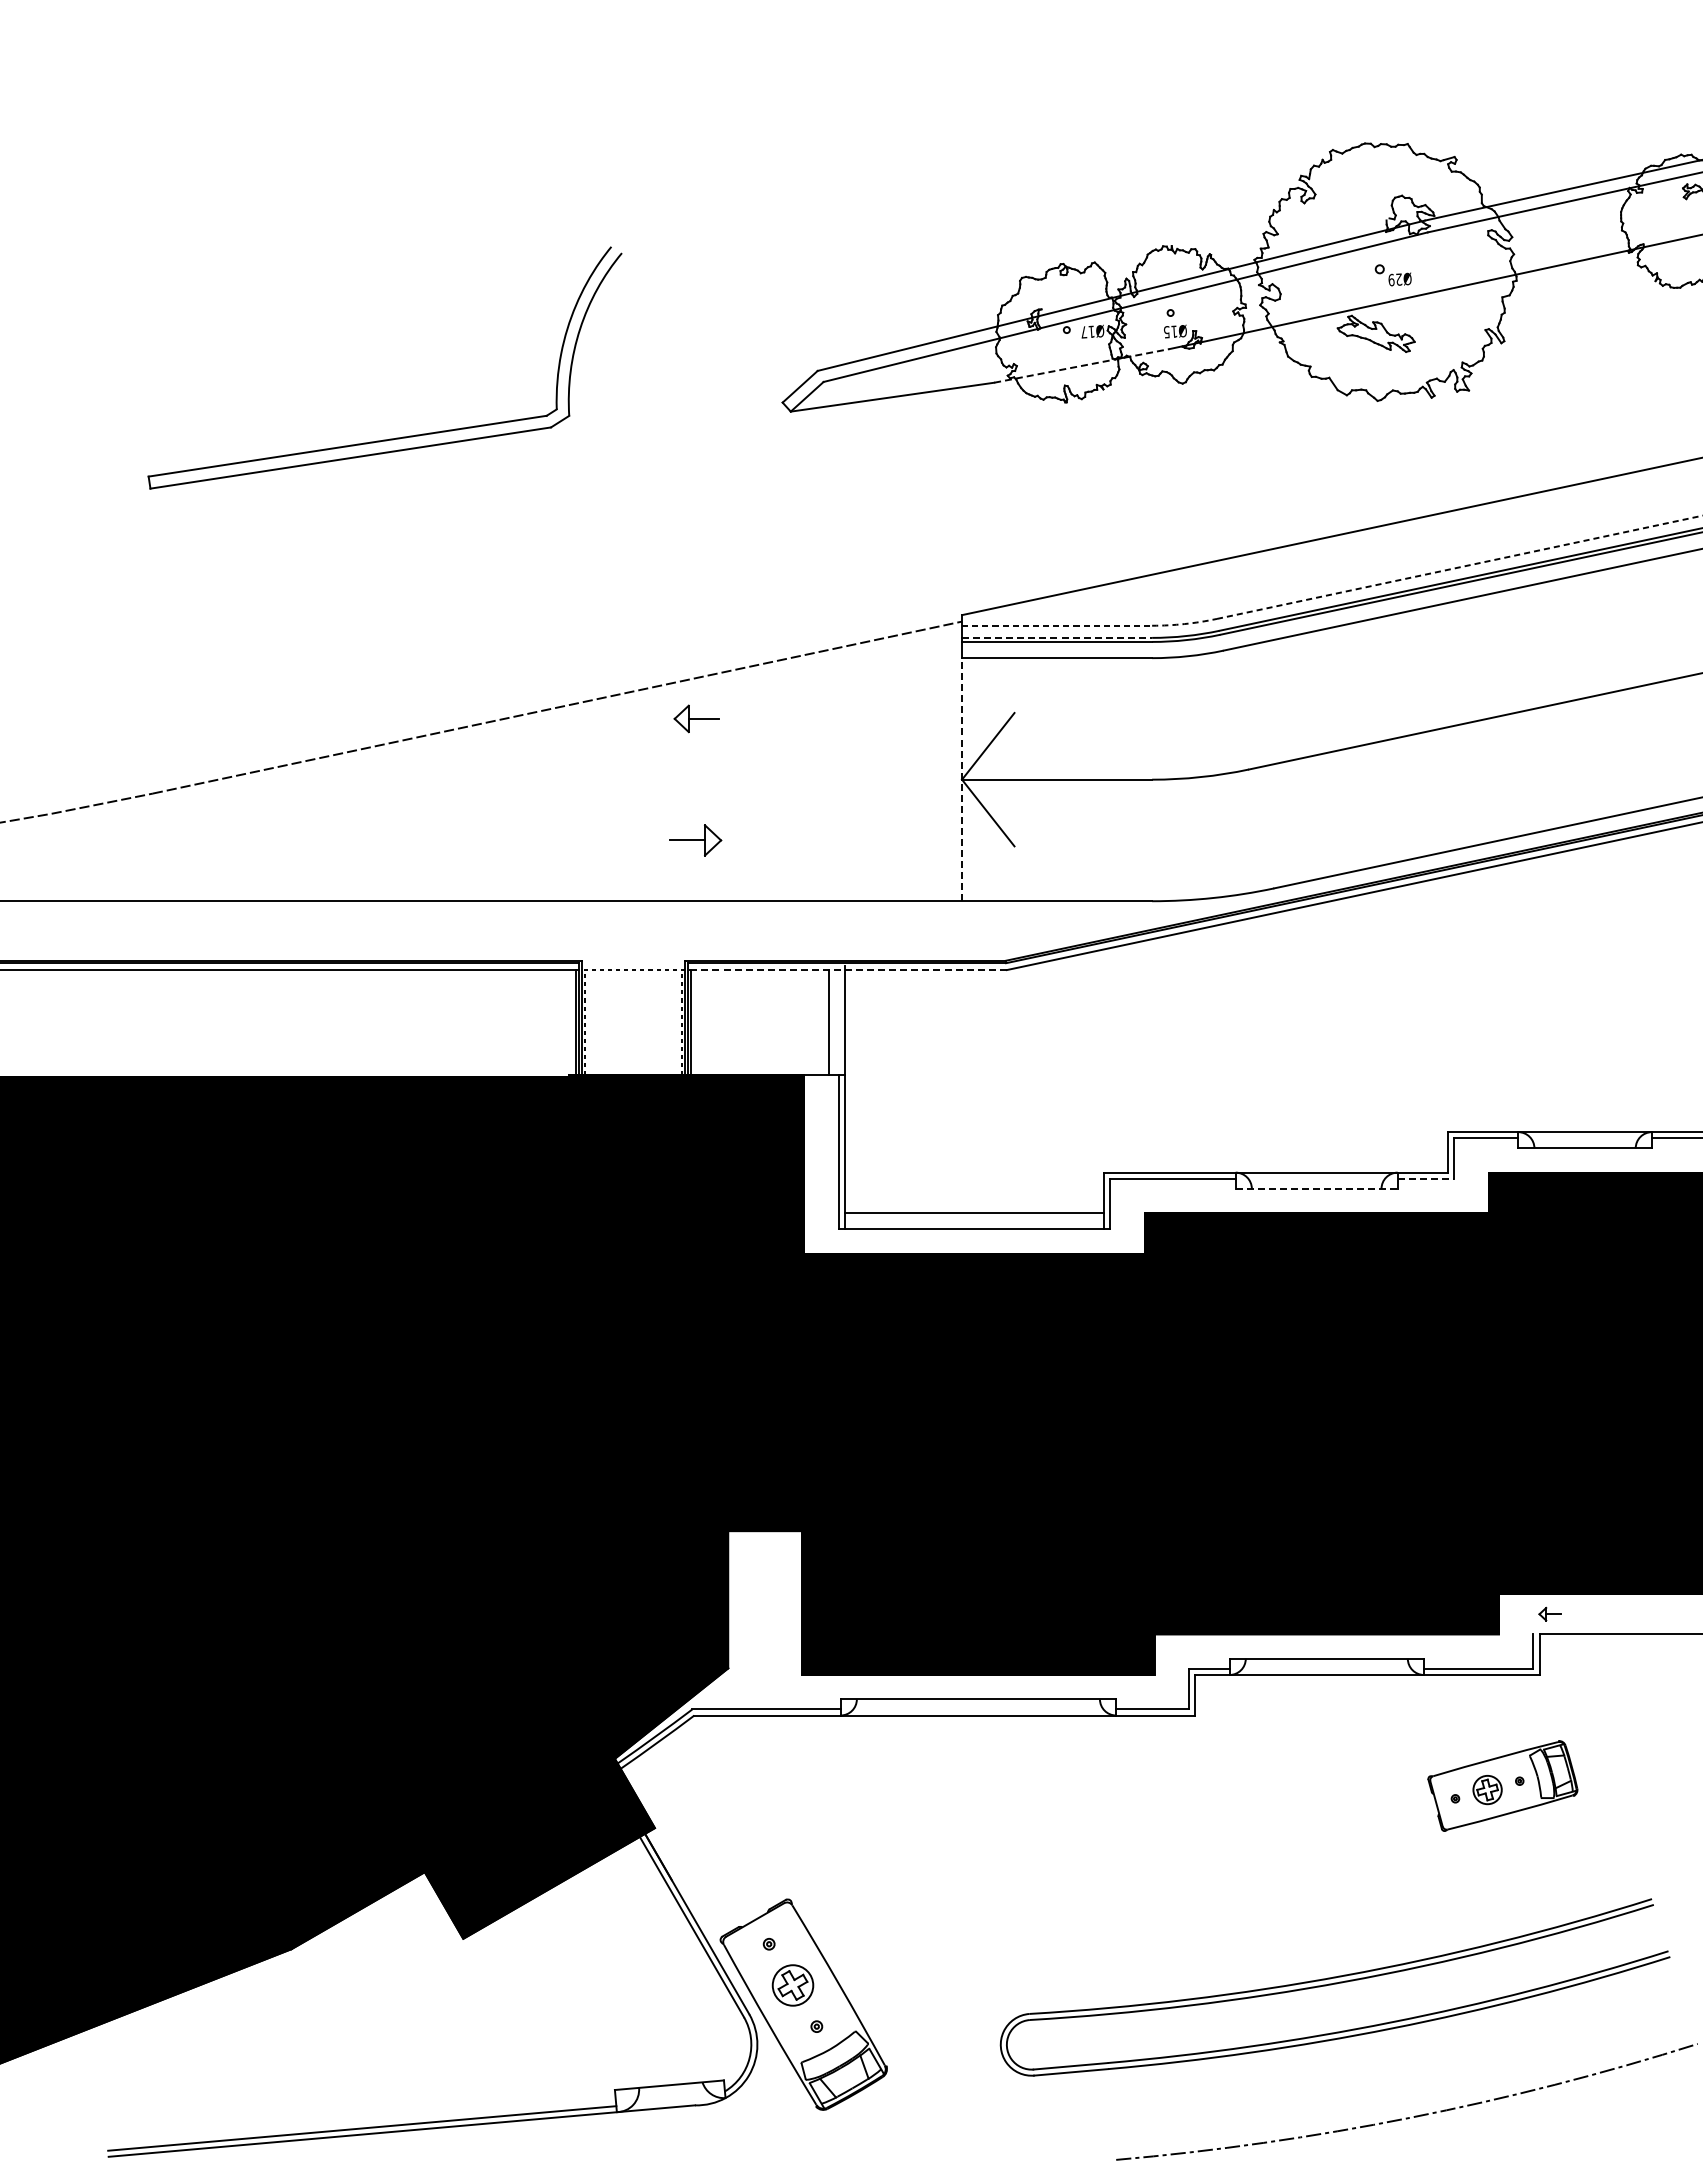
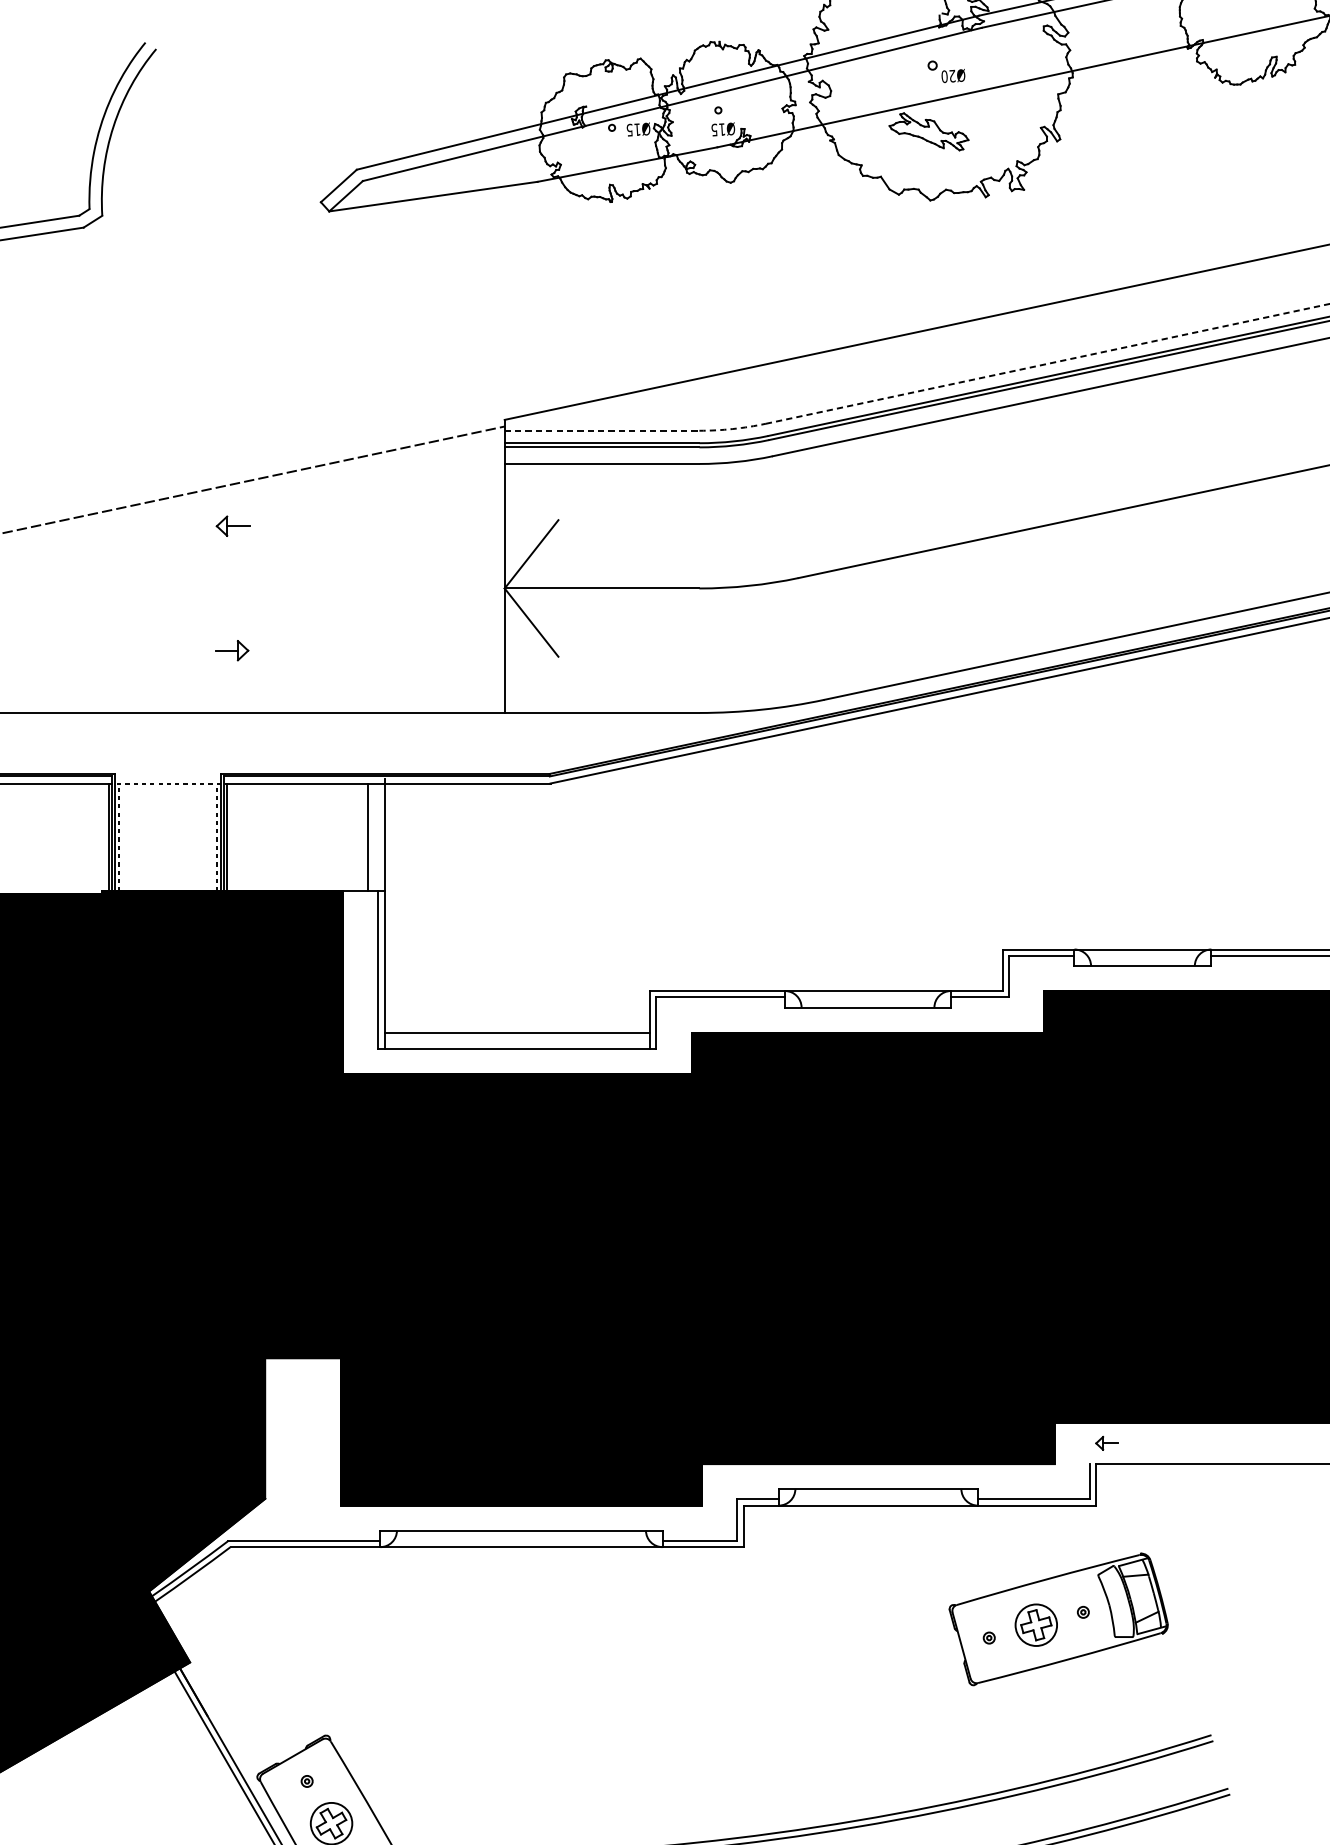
text: (1391, 279) -> (944, 76), Ø29 -> Ø20
text: (1084, 332) -> (630, 130), Ø17 -> Ø15
line: (1082, 365) -> (628, 164), dashed -> solid
line: (1057, 637) -> (602, 442), dashed -> solid
part: (696, 718) -> (232, 525), size x0.71
line: (962, 779) -> (505, 588), dashed -> solid
part: (695, 840) -> (231, 650), size x0.62
line: (849, 970) -> (389, 783), dashed -> solid
line: (1426, 1178) -> (980, 997), dashed -> solid
line: (1317, 1188) -> (868, 1007), dashed -> solid
part: (1502, 1785) -> (1058, 1618), size x1.43

